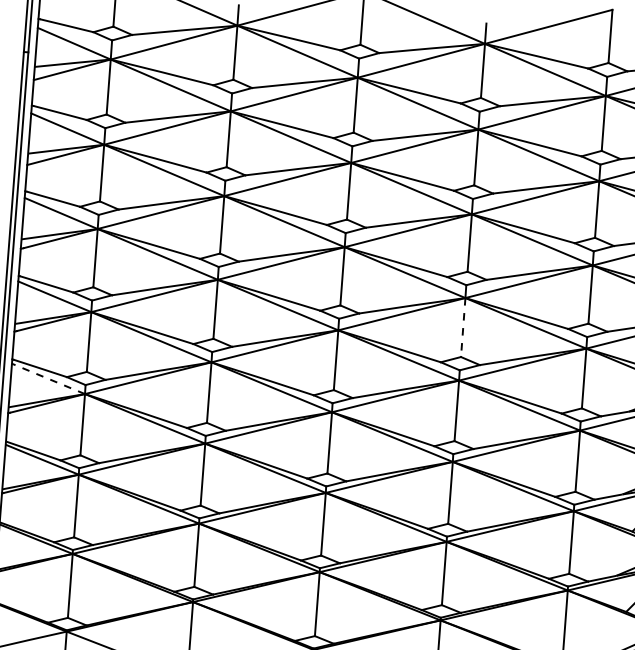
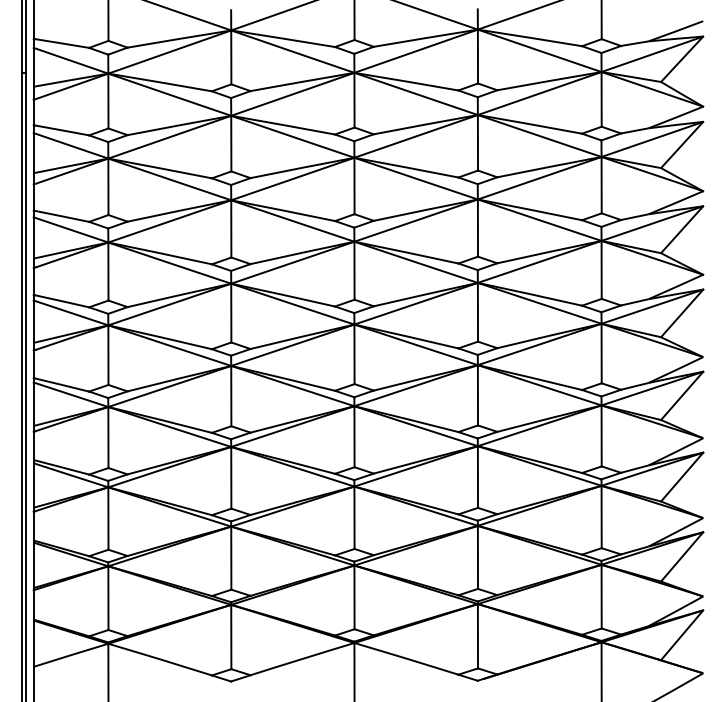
line: (462, 327) -> (477, 312), dashed -> solid
line: (47, 378) -> (70, 394), dashed -> solid

